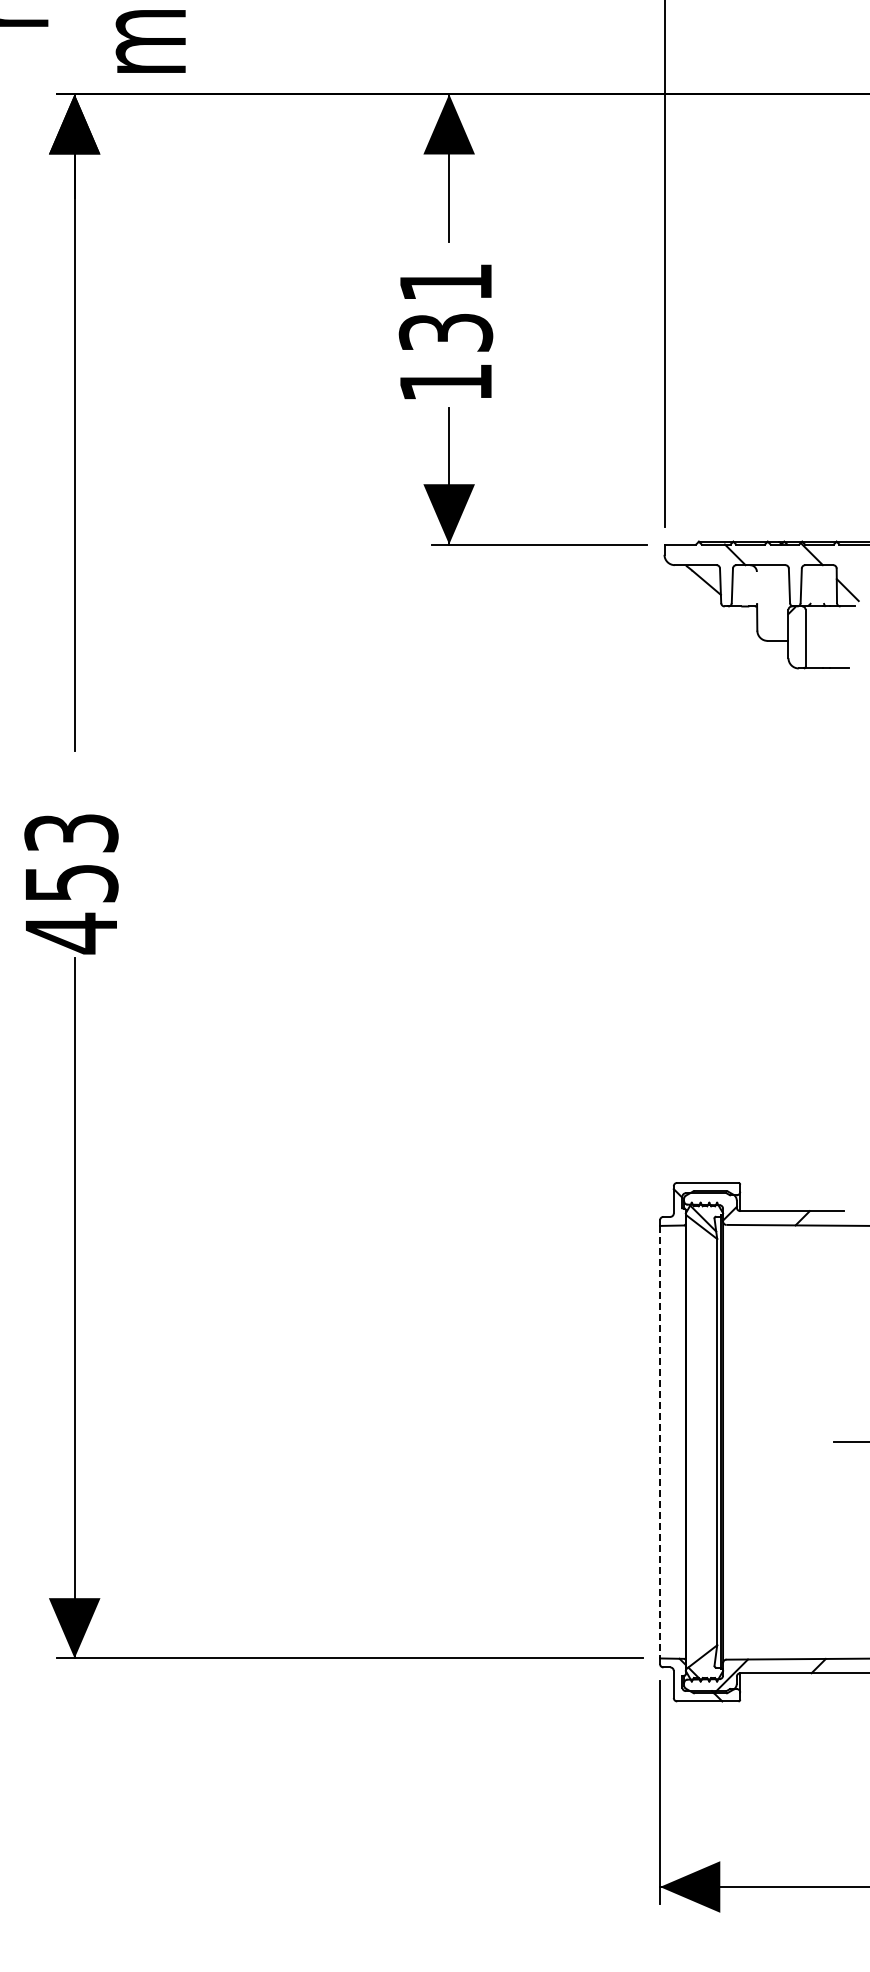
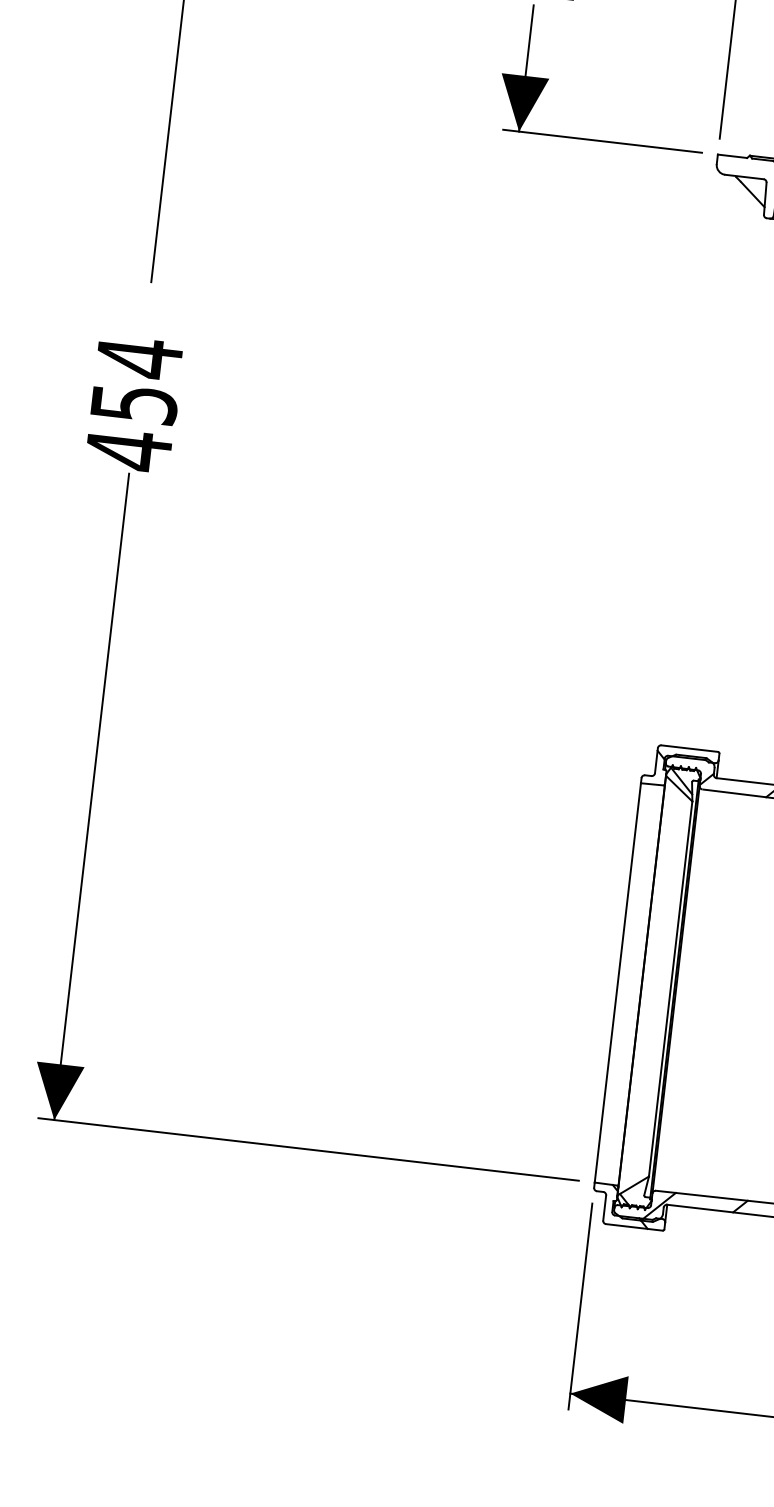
text: (71, 833) -> (139, 358), 453 -> 454
line: (660, 1442) -> (618, 983), dashed -> solid

